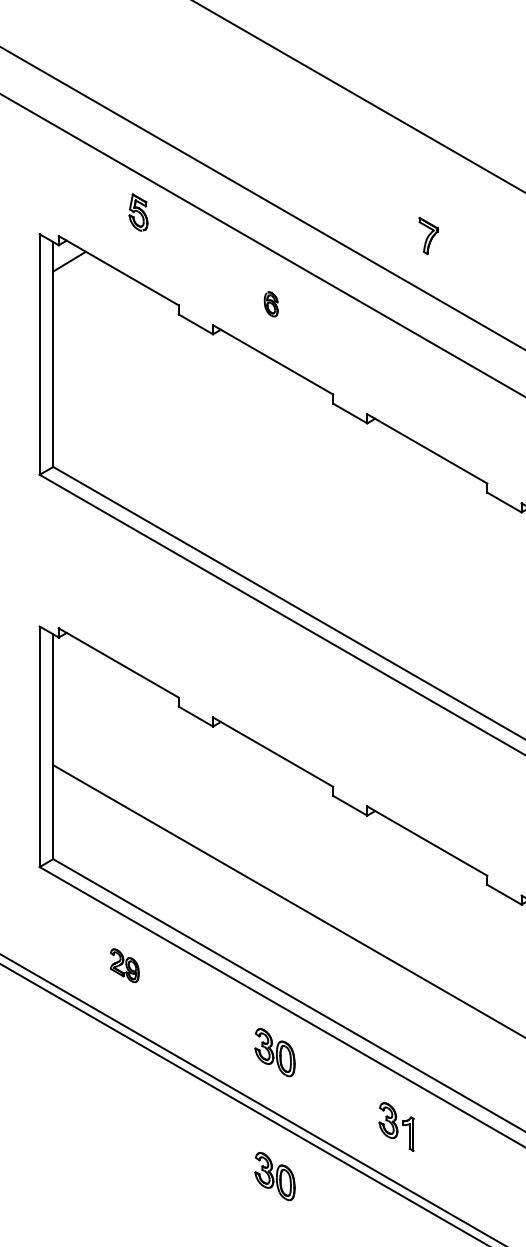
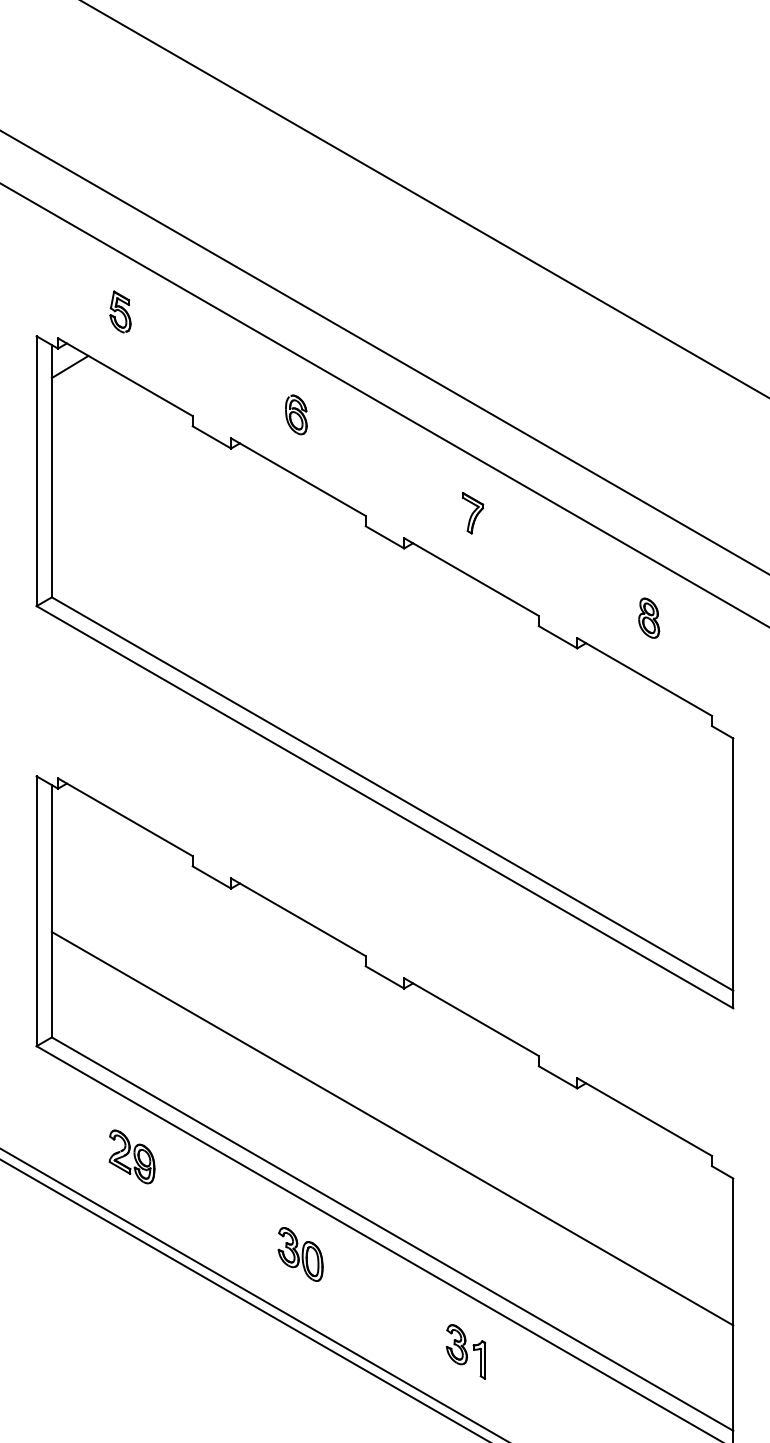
part: (138, 212) -> (120, 311), moved
part: (428, 236) -> (472, 513), moved
part: (271, 303) -> (296, 414), size x1.43
part: (124, 965) -> (131, 1156), size x1.43
part: (397, 1126) -> (466, 1351), moved
part: (274, 1176) -> (300, 1393), removed

